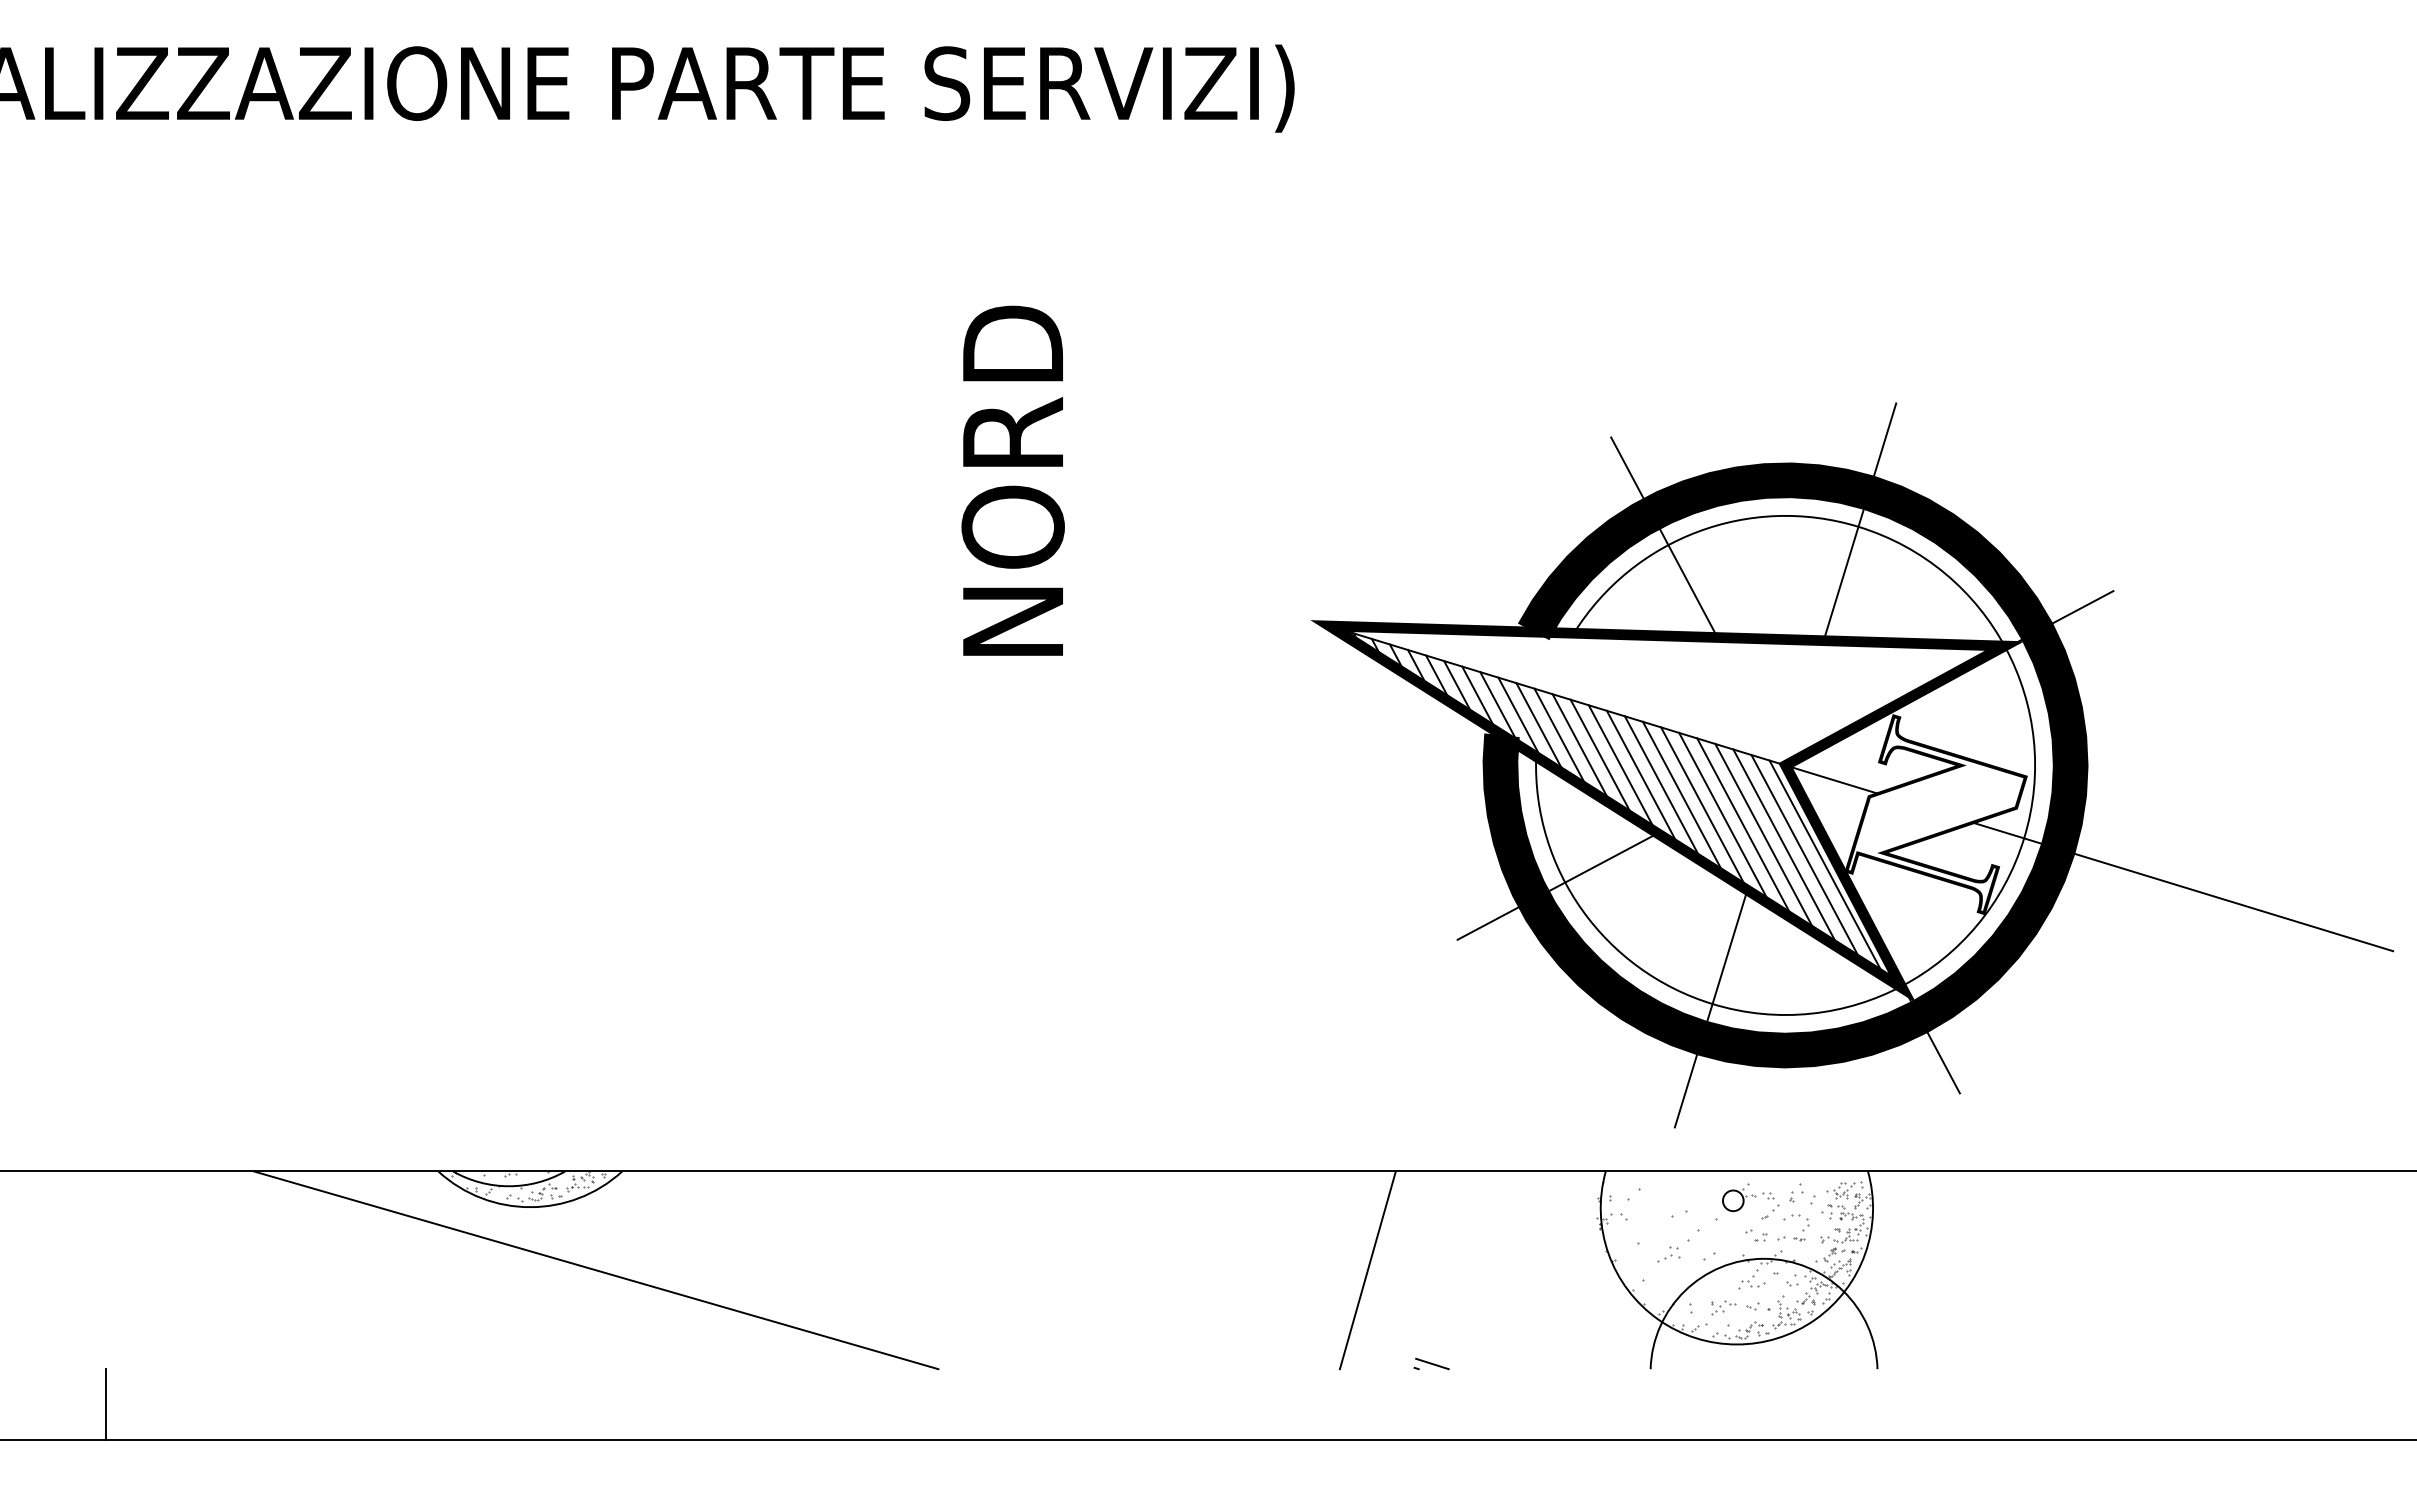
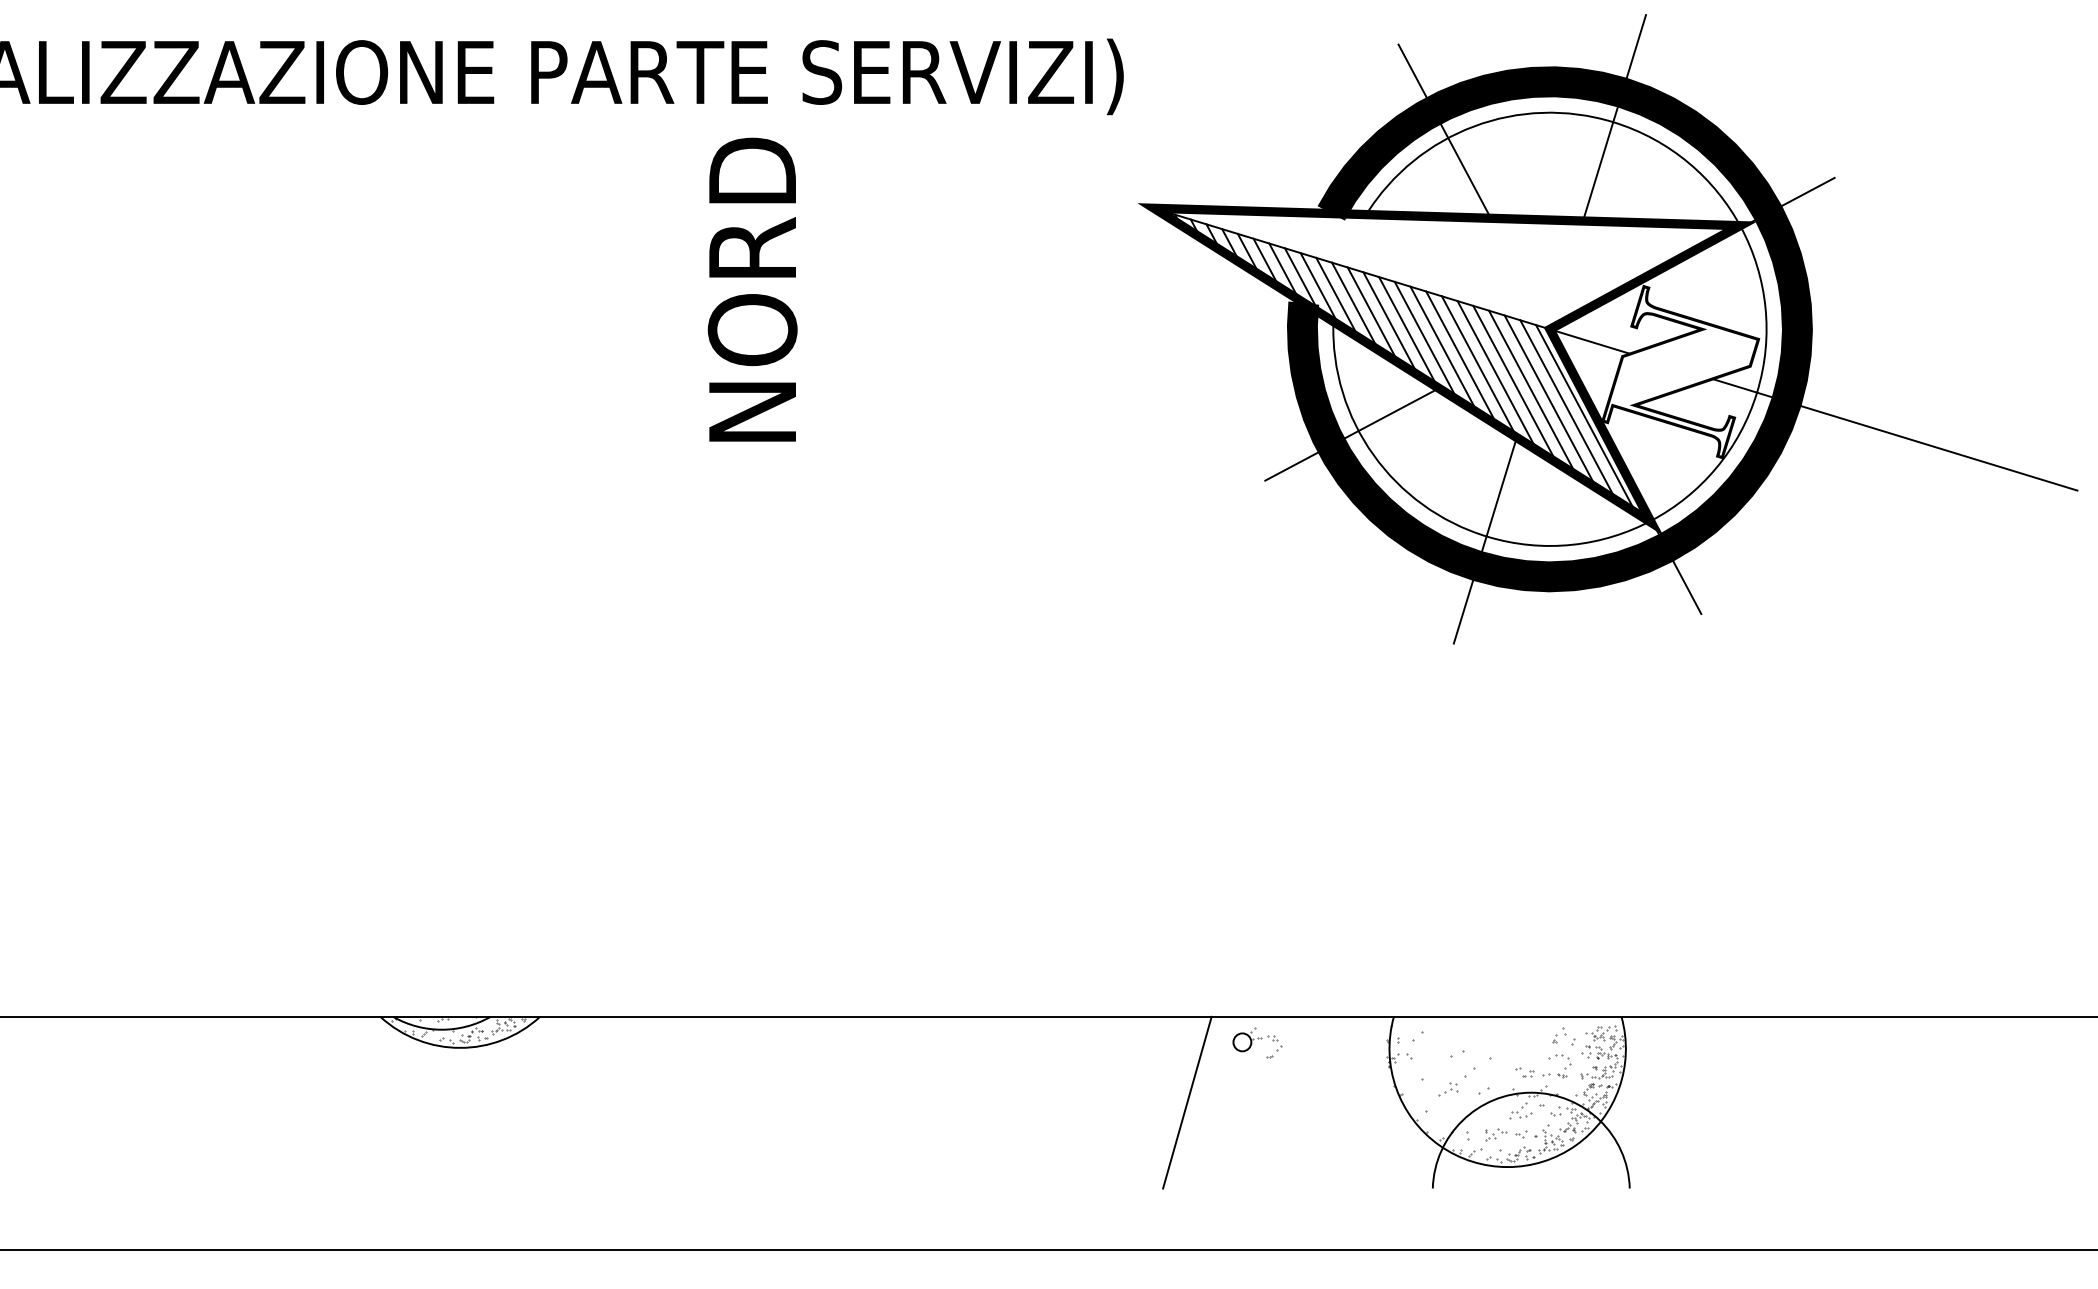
text: (1012, 480) -> (752, 289), moved
part: (1852, 765) -> (1608, 329), moved
part: (1750, 1201) -> (1257, 1042), moved
line: (595, 1270) -> (516, 1102), removed
part: (1431, 1363) -> (1242, 1183), removed
line: (106, 1404) -> (92, 1219), removed

